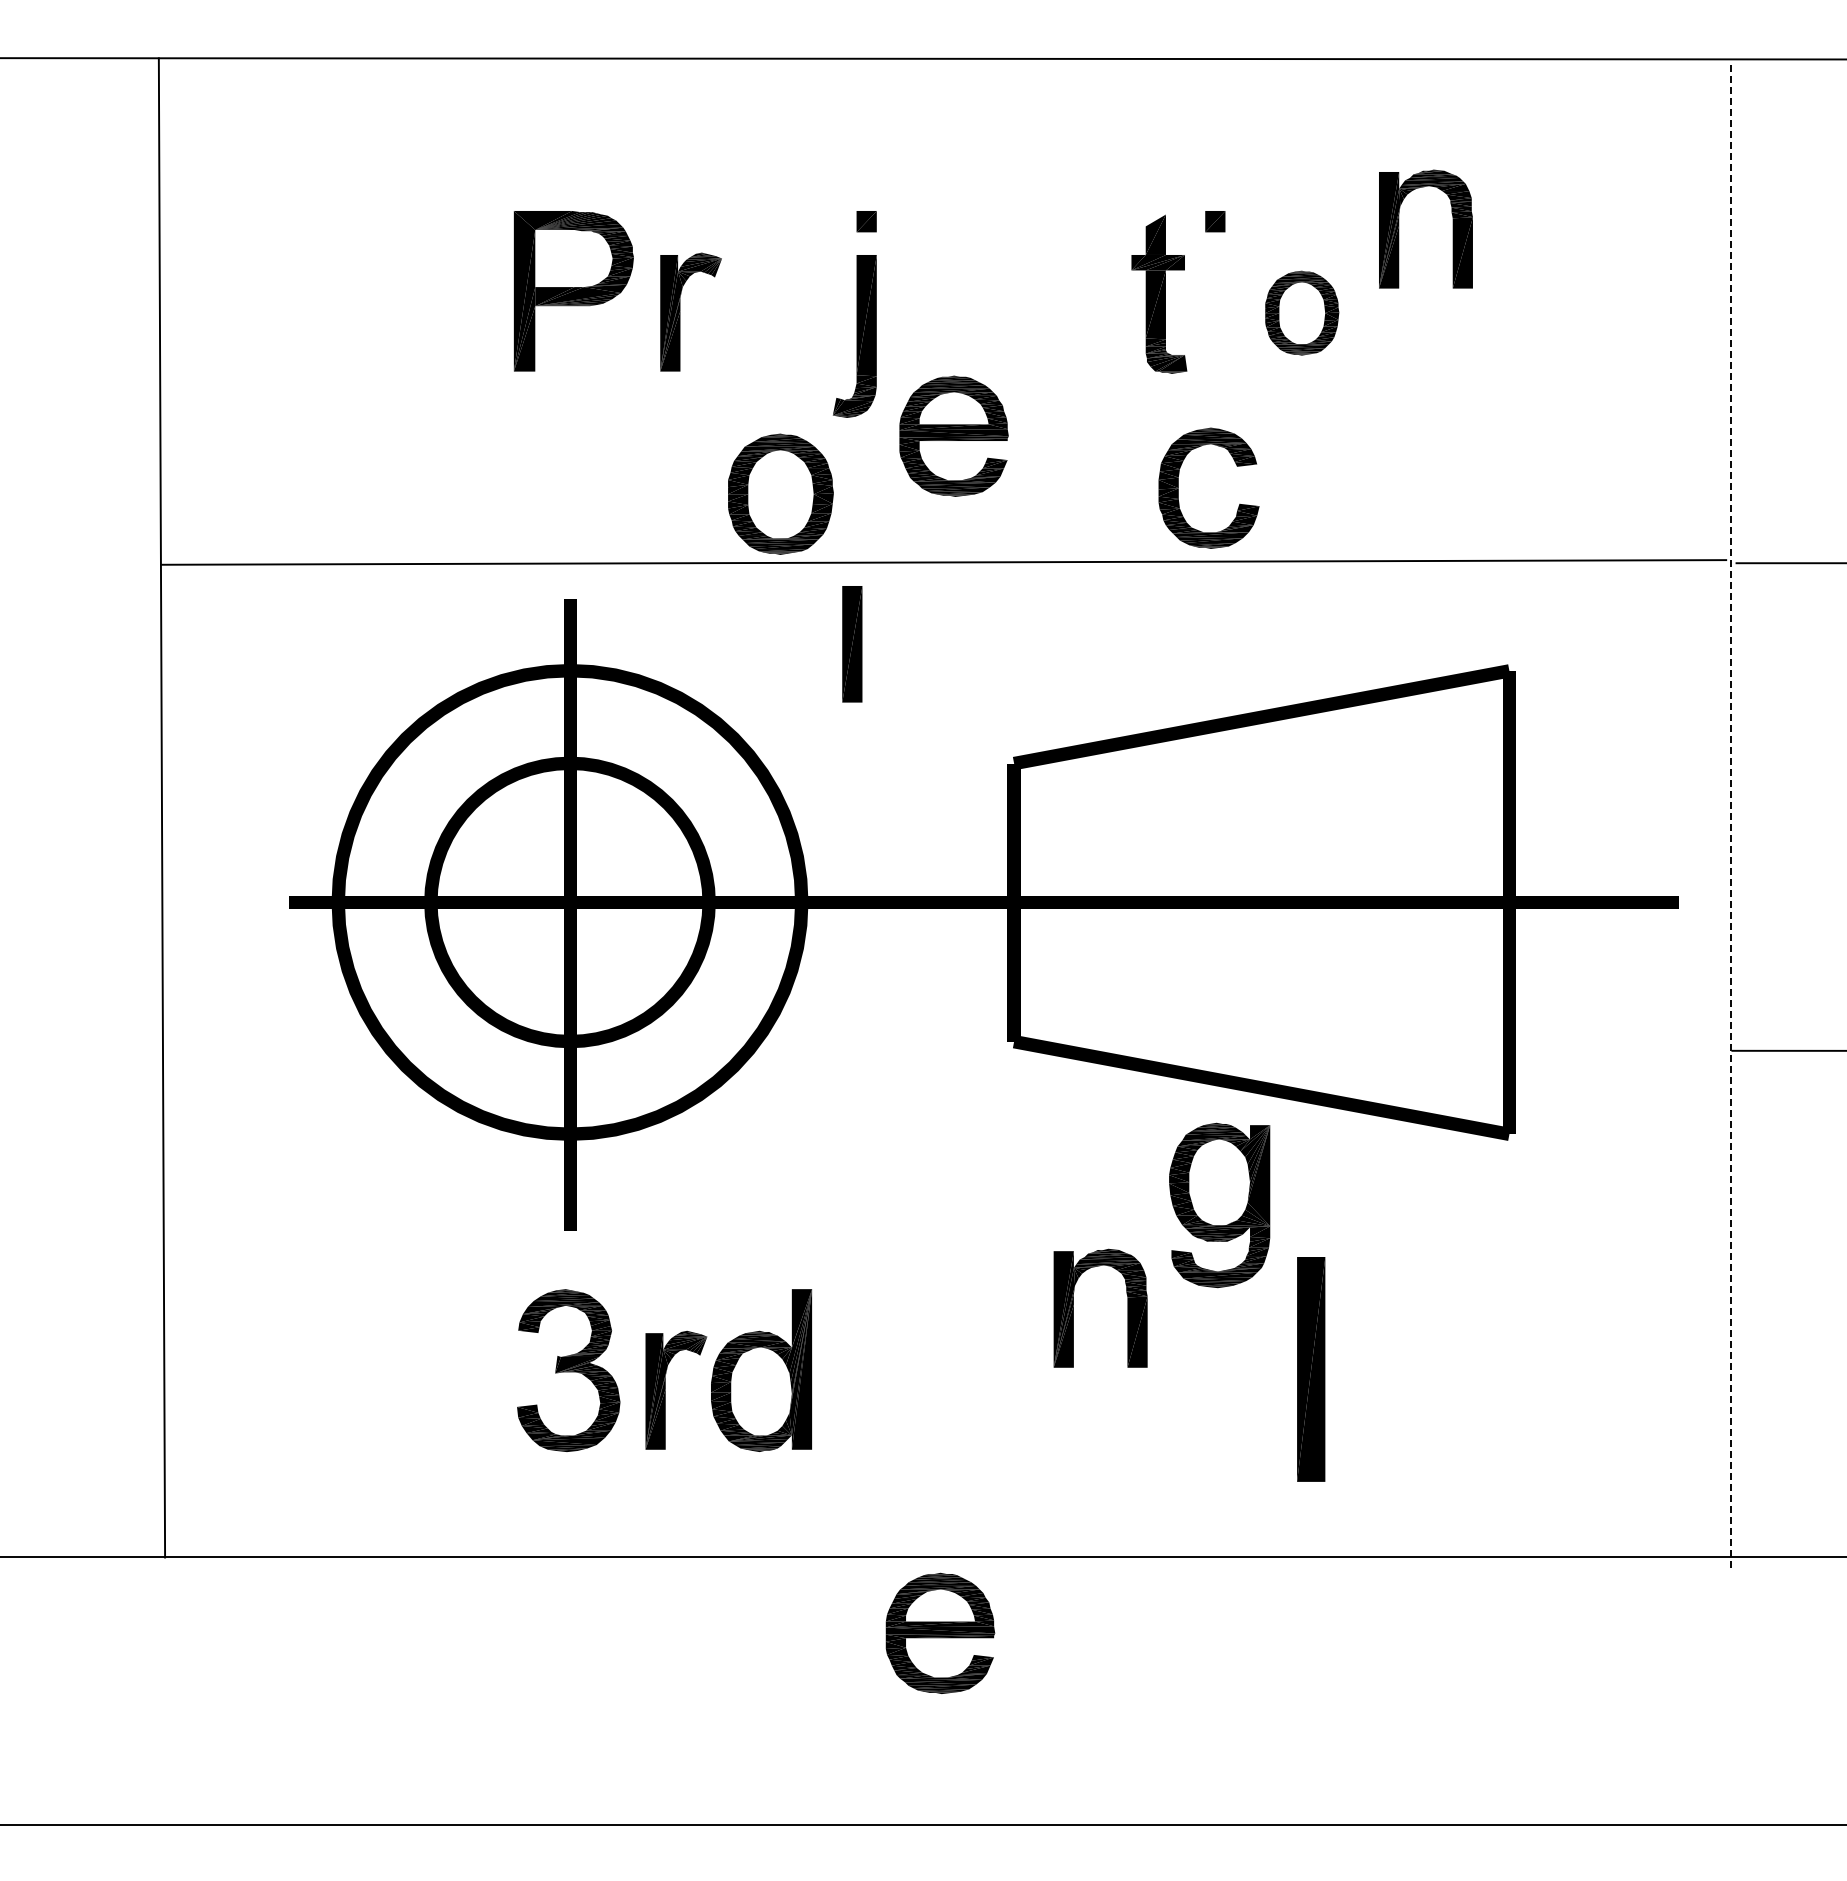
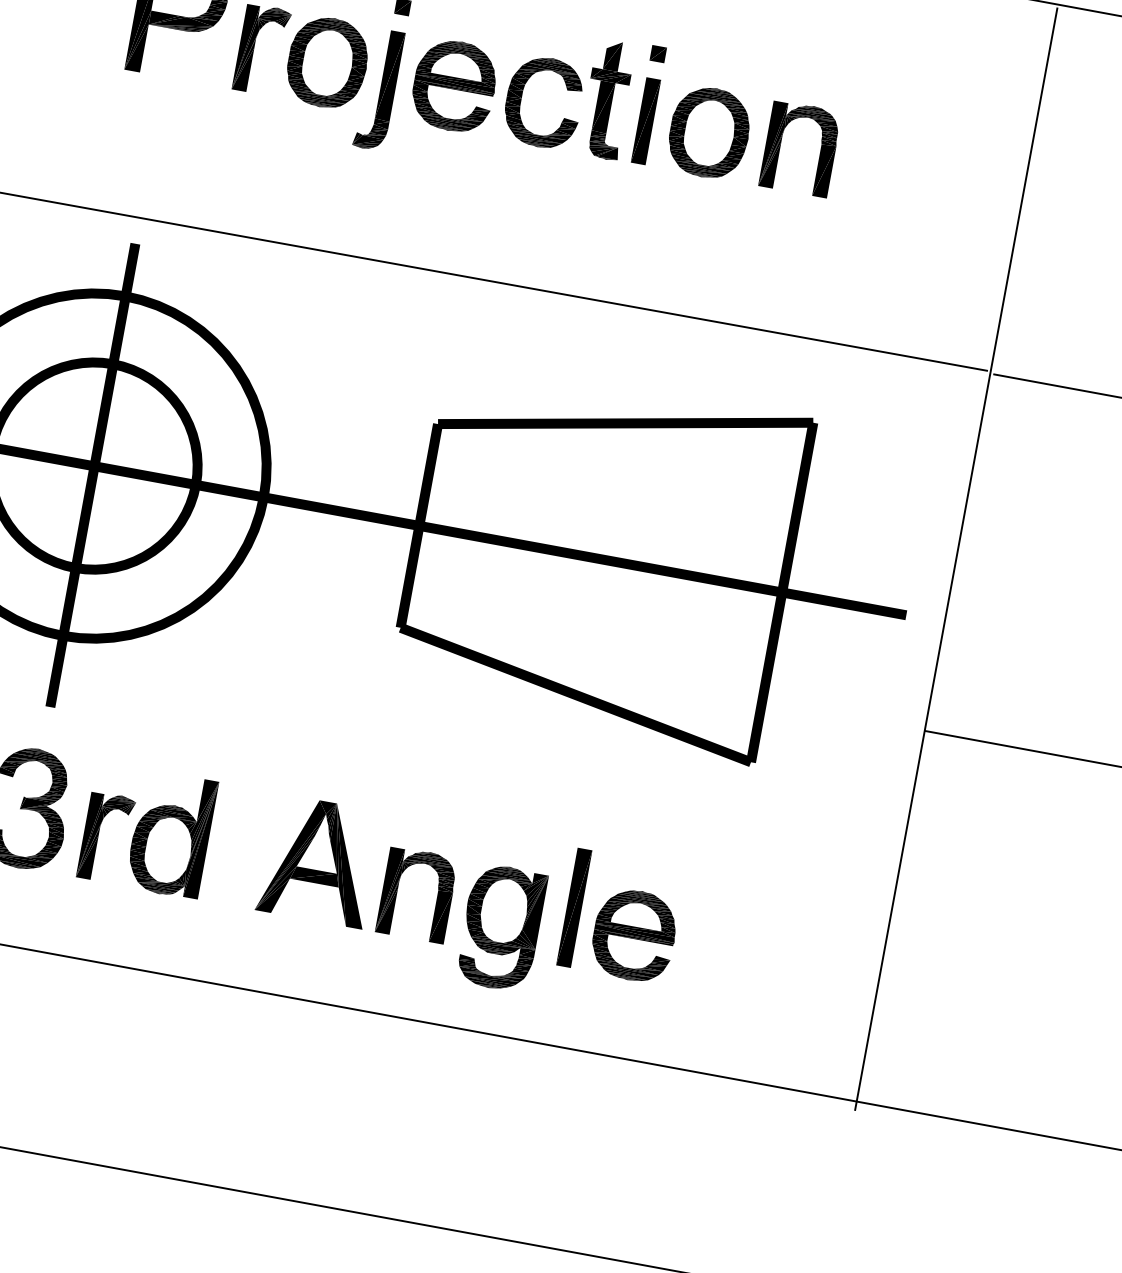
part: (1399, 228) -> (781, 144), moved
part: (1302, 312) -> (709, 132), size x1.43
part: (953, 435) -> (454, 85), moved
part: (1178, 487) -> (521, 97), moved
part: (780, 493) -> (327, 62), moved
part: (852, 644) -> (646, 121), moved
line: (1731, 816) -> (956, 559), dashed -> solid
part: (1219, 1205) -> (501, 927), moved
part: (1073, 1307) -> (397, 890), moved
part: (962, 1369) -> (318, 861), added
part: (1311, 1369) -> (574, 907), size x0.71
part: (940, 1632) -> (634, 934), moved

